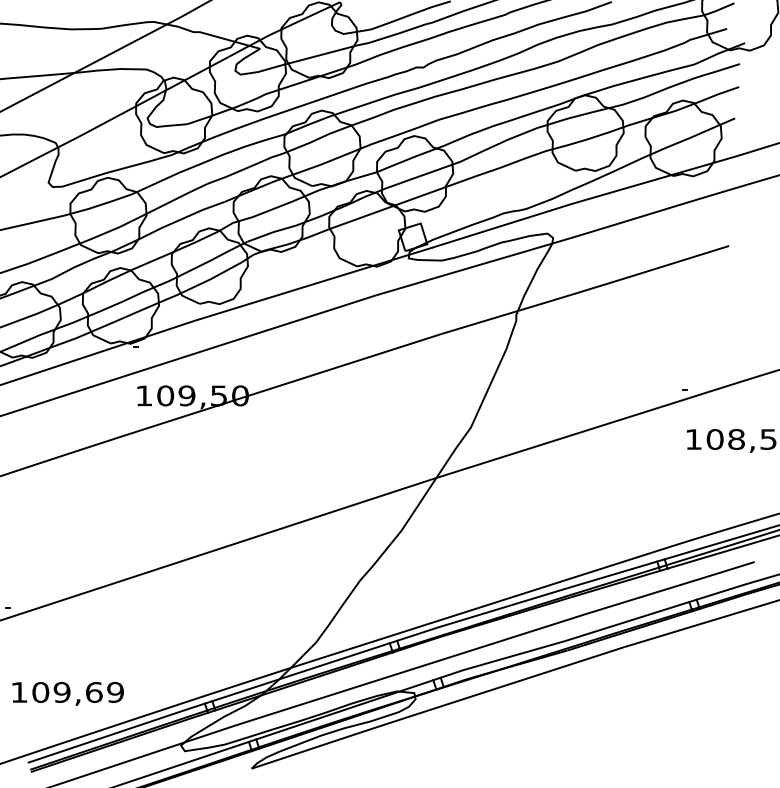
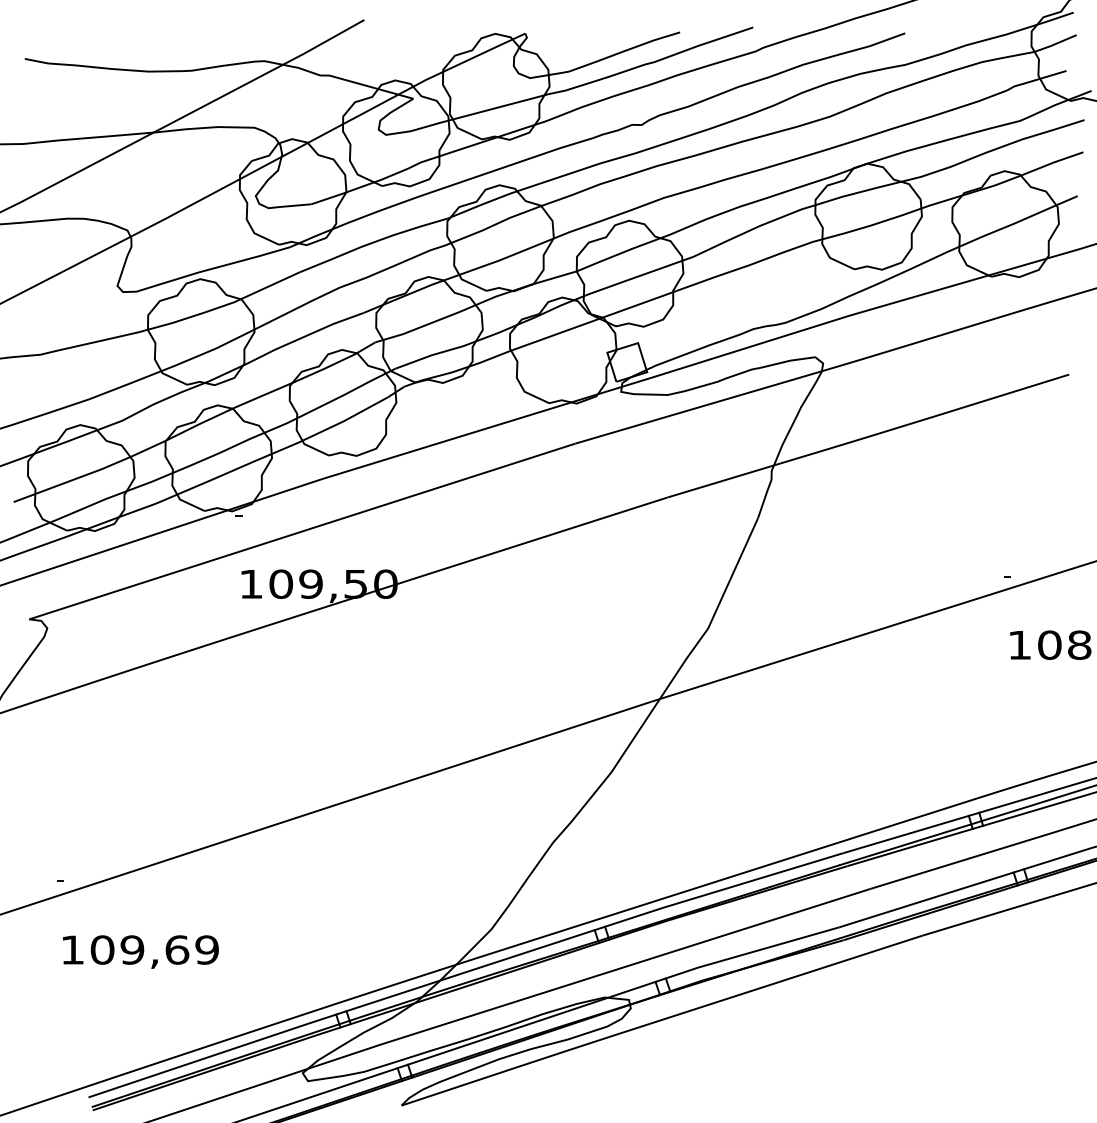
text: (67, 693) -> (140, 951), moved

